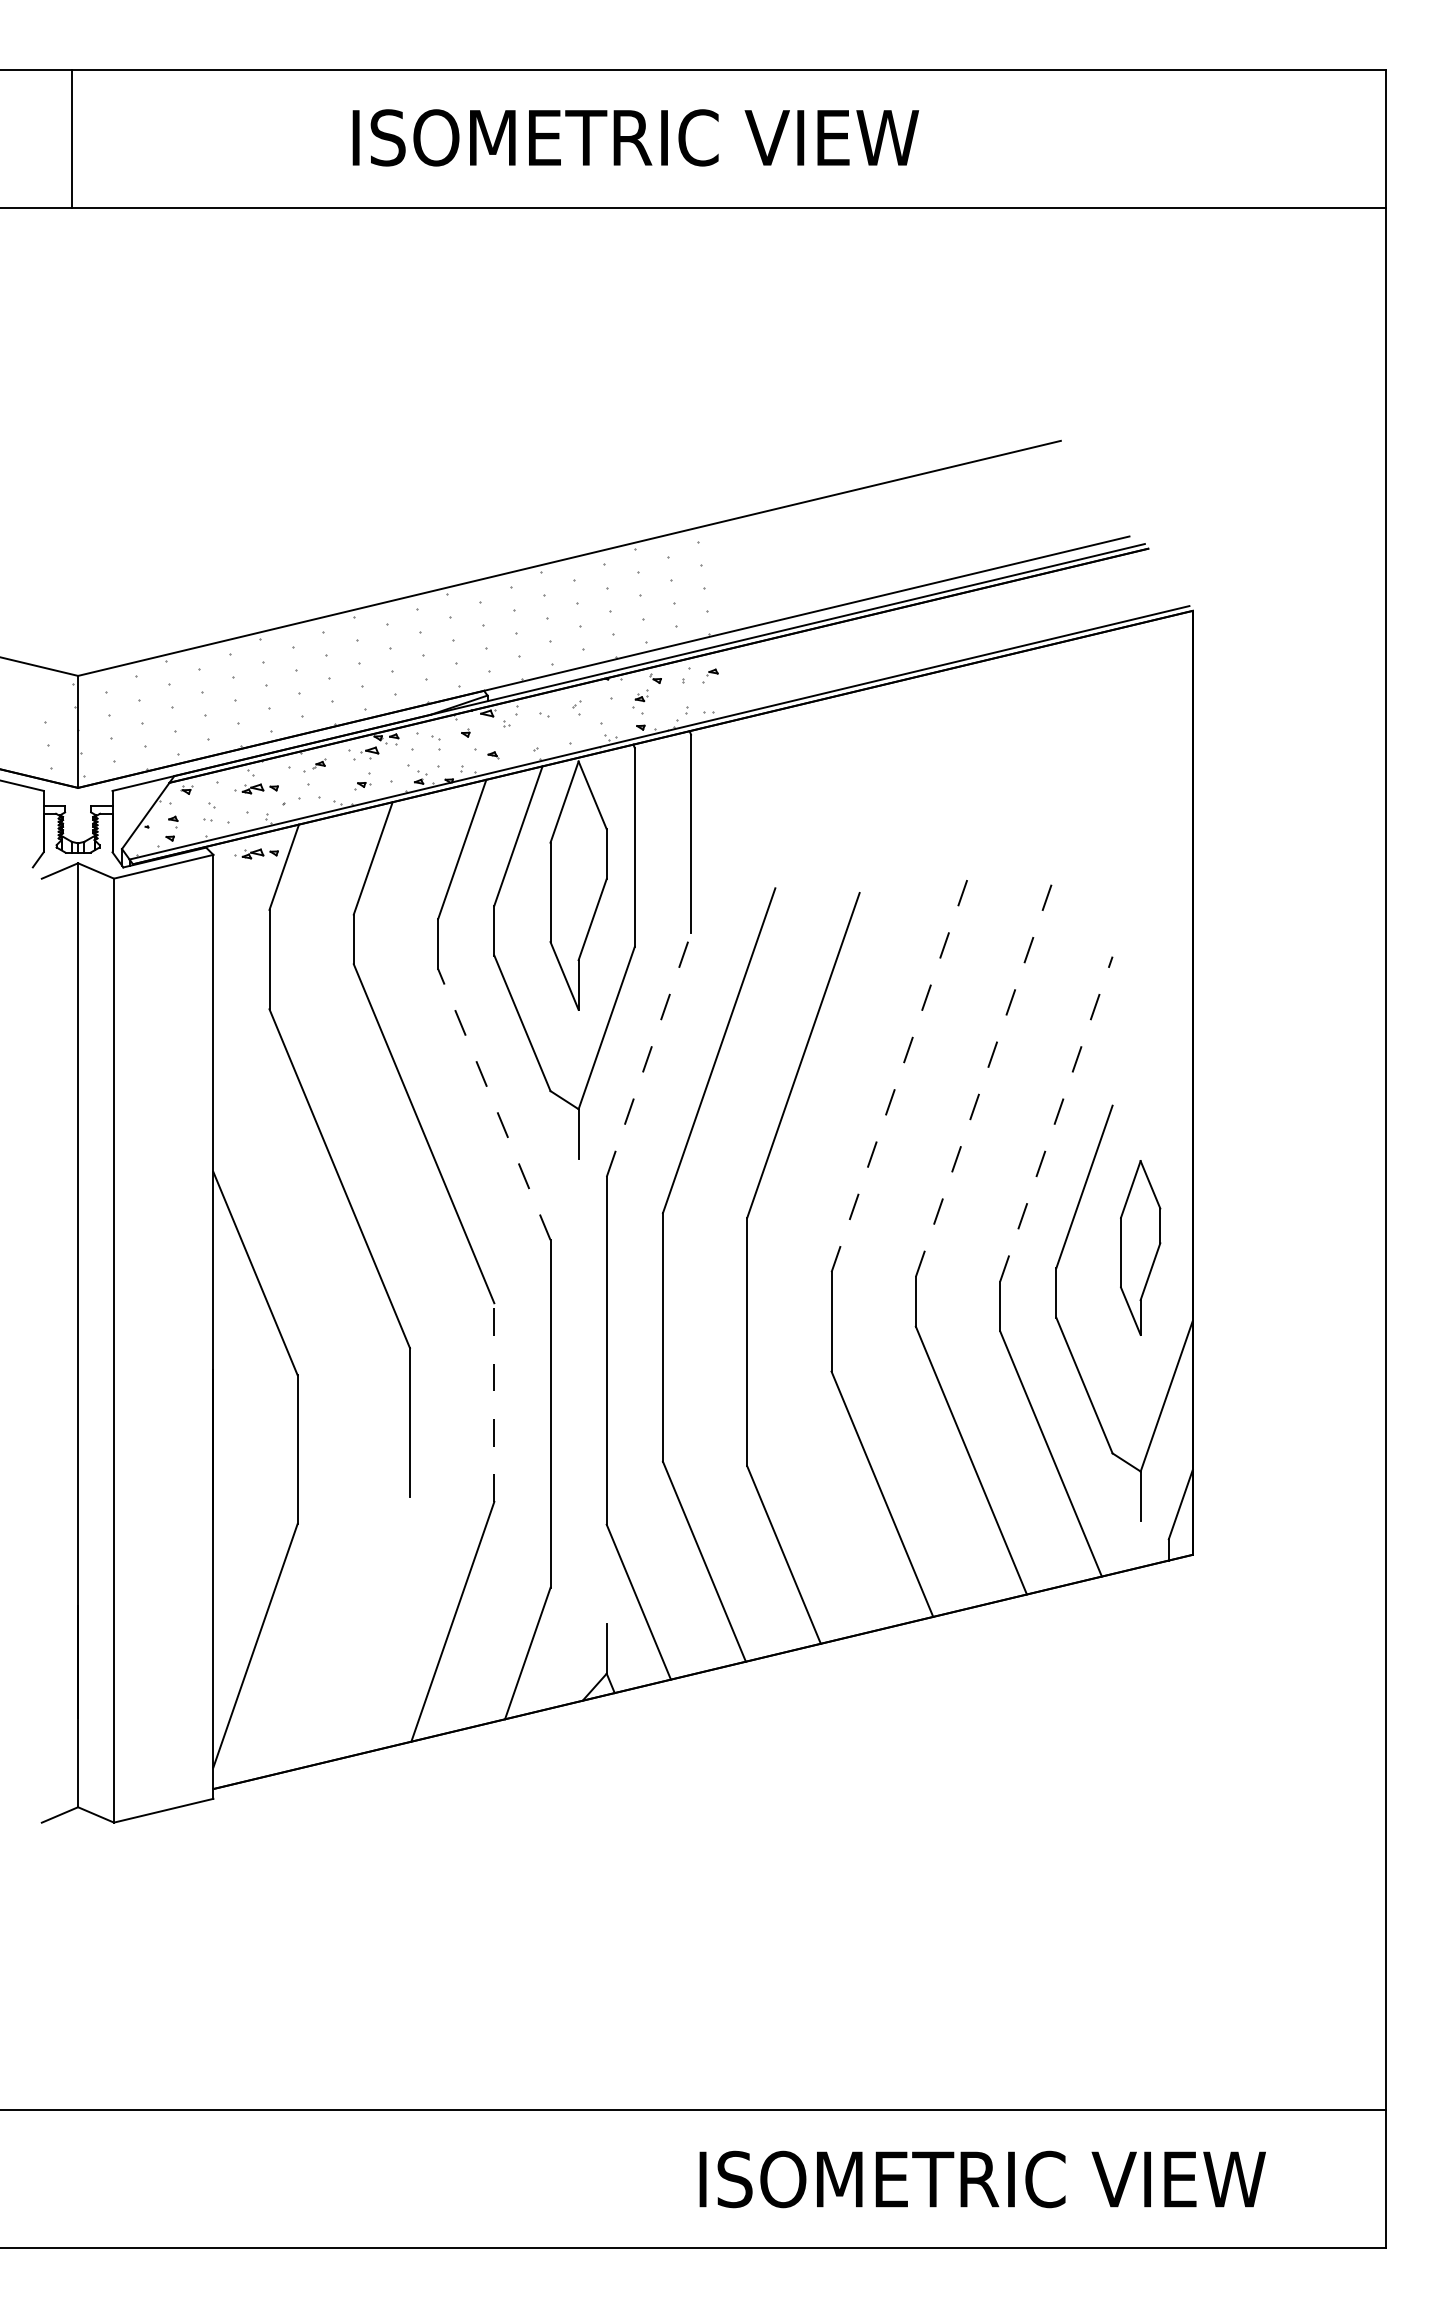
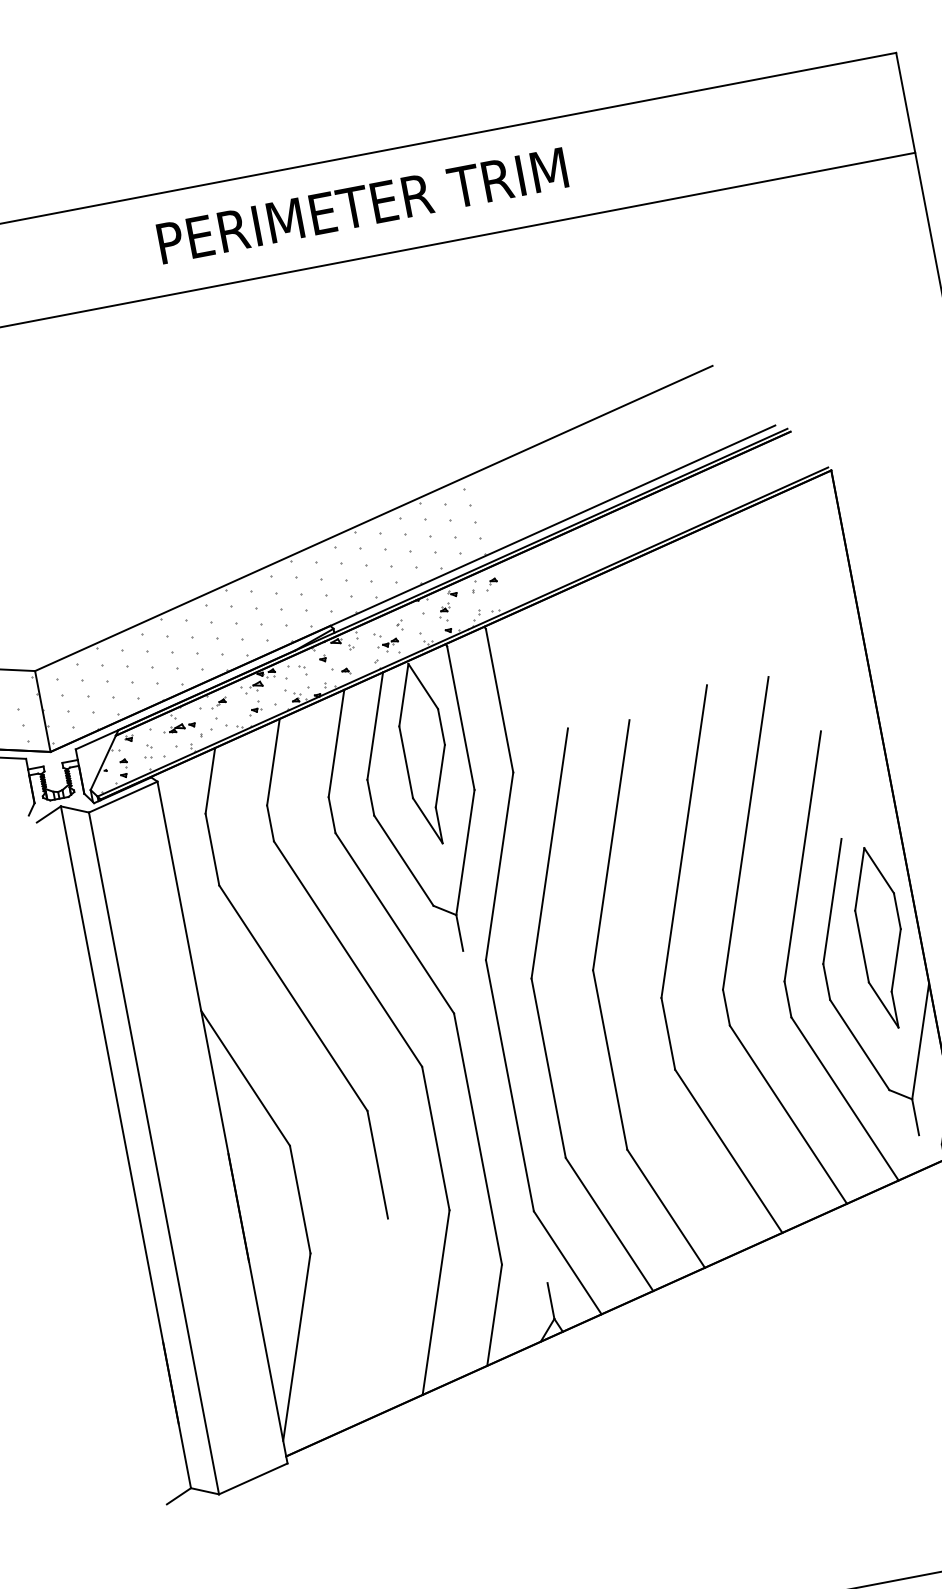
text: (639, 137) -> (366, 204), ISOMETRIC VIEW -> PERIMETER TRIM
part: (556, 731) -> (388, 645), added
part: (256, 853) -> (188, 774), removed
line: (648, 1055) -> (499, 866), dashed -> solid
line: (901, 1069) -> (684, 841), dashed -> solid
line: (986, 1073) -> (746, 833), dashed -> solid
line: (494, 1104) -> (394, 923), dashed -> solid
line: (1056, 1119) -> (802, 856), dashed -> solid
part: (1140, 1247) -> (881, 937), size x1.43
line: (494, 1402) -> (435, 1138), dashed -> solid

